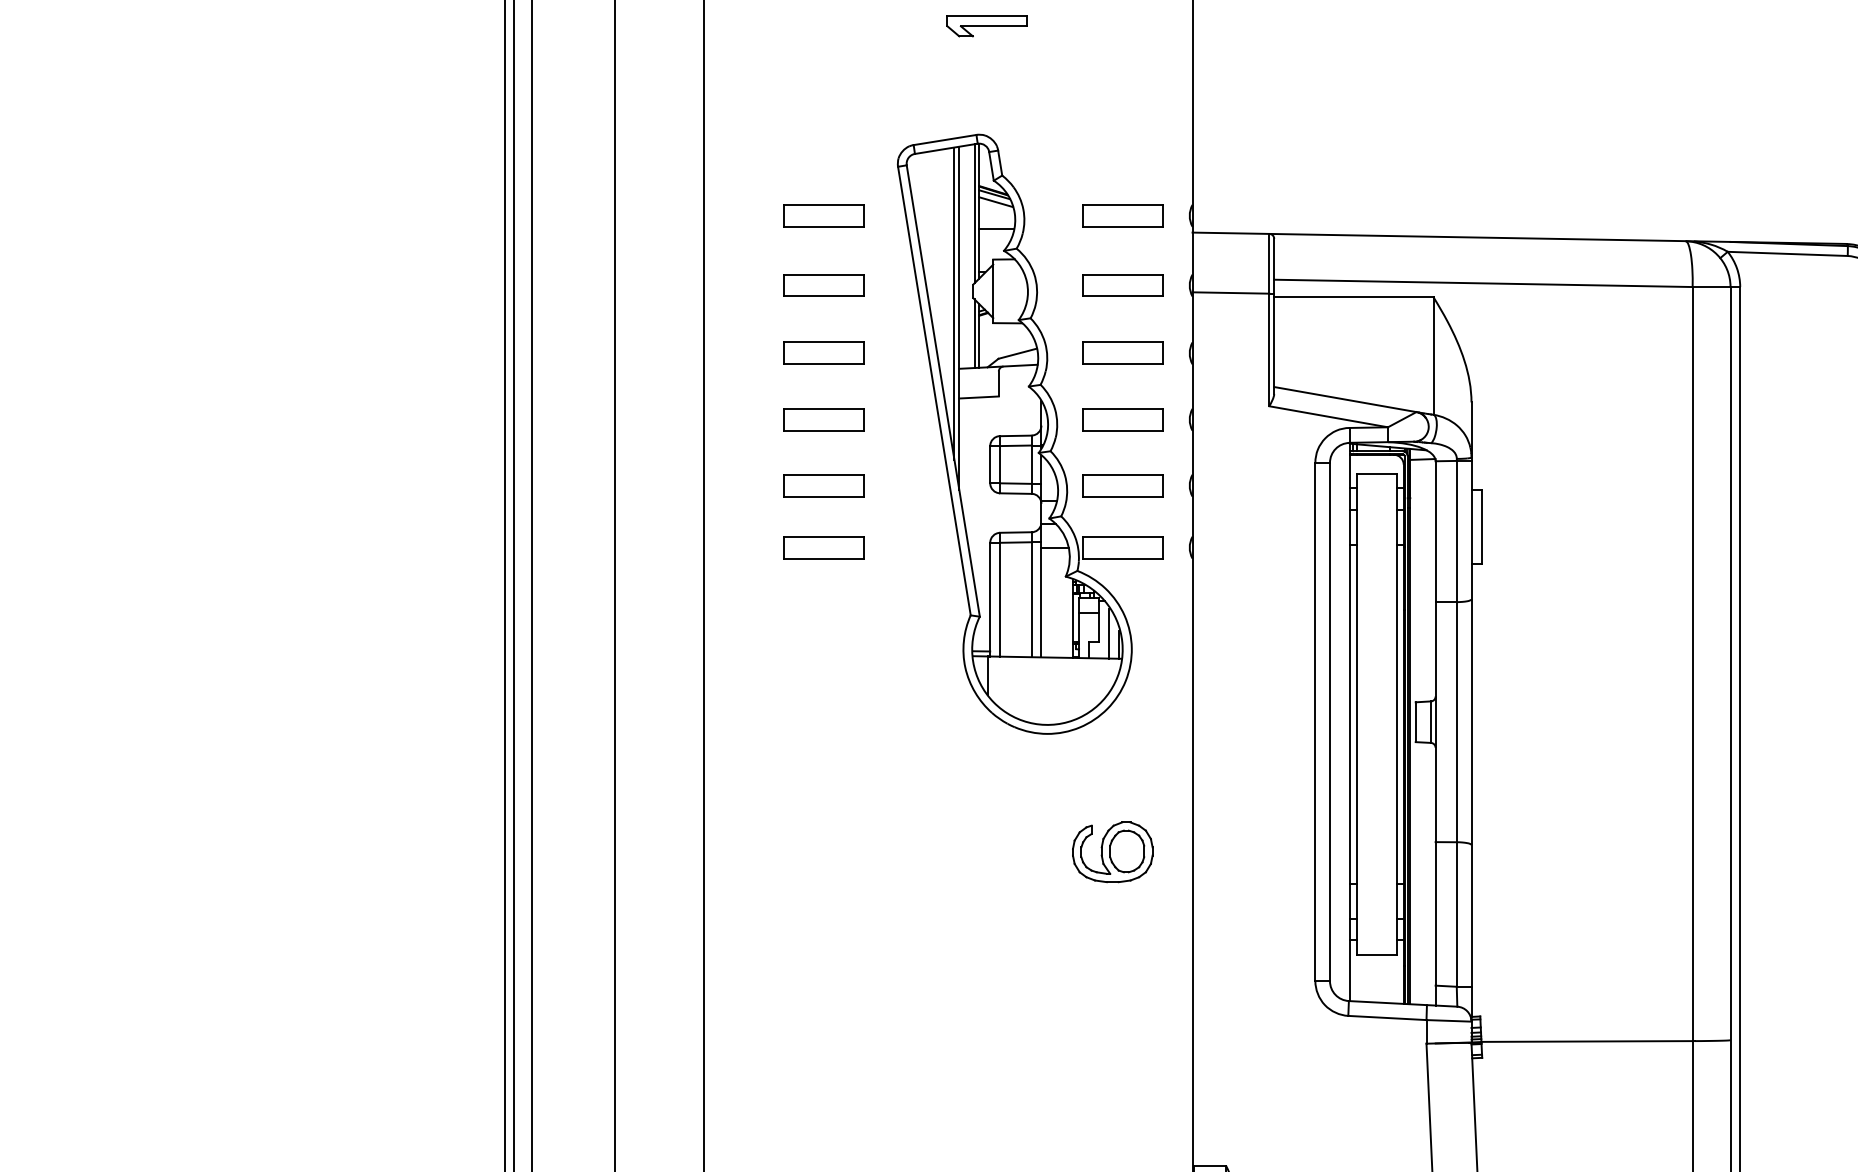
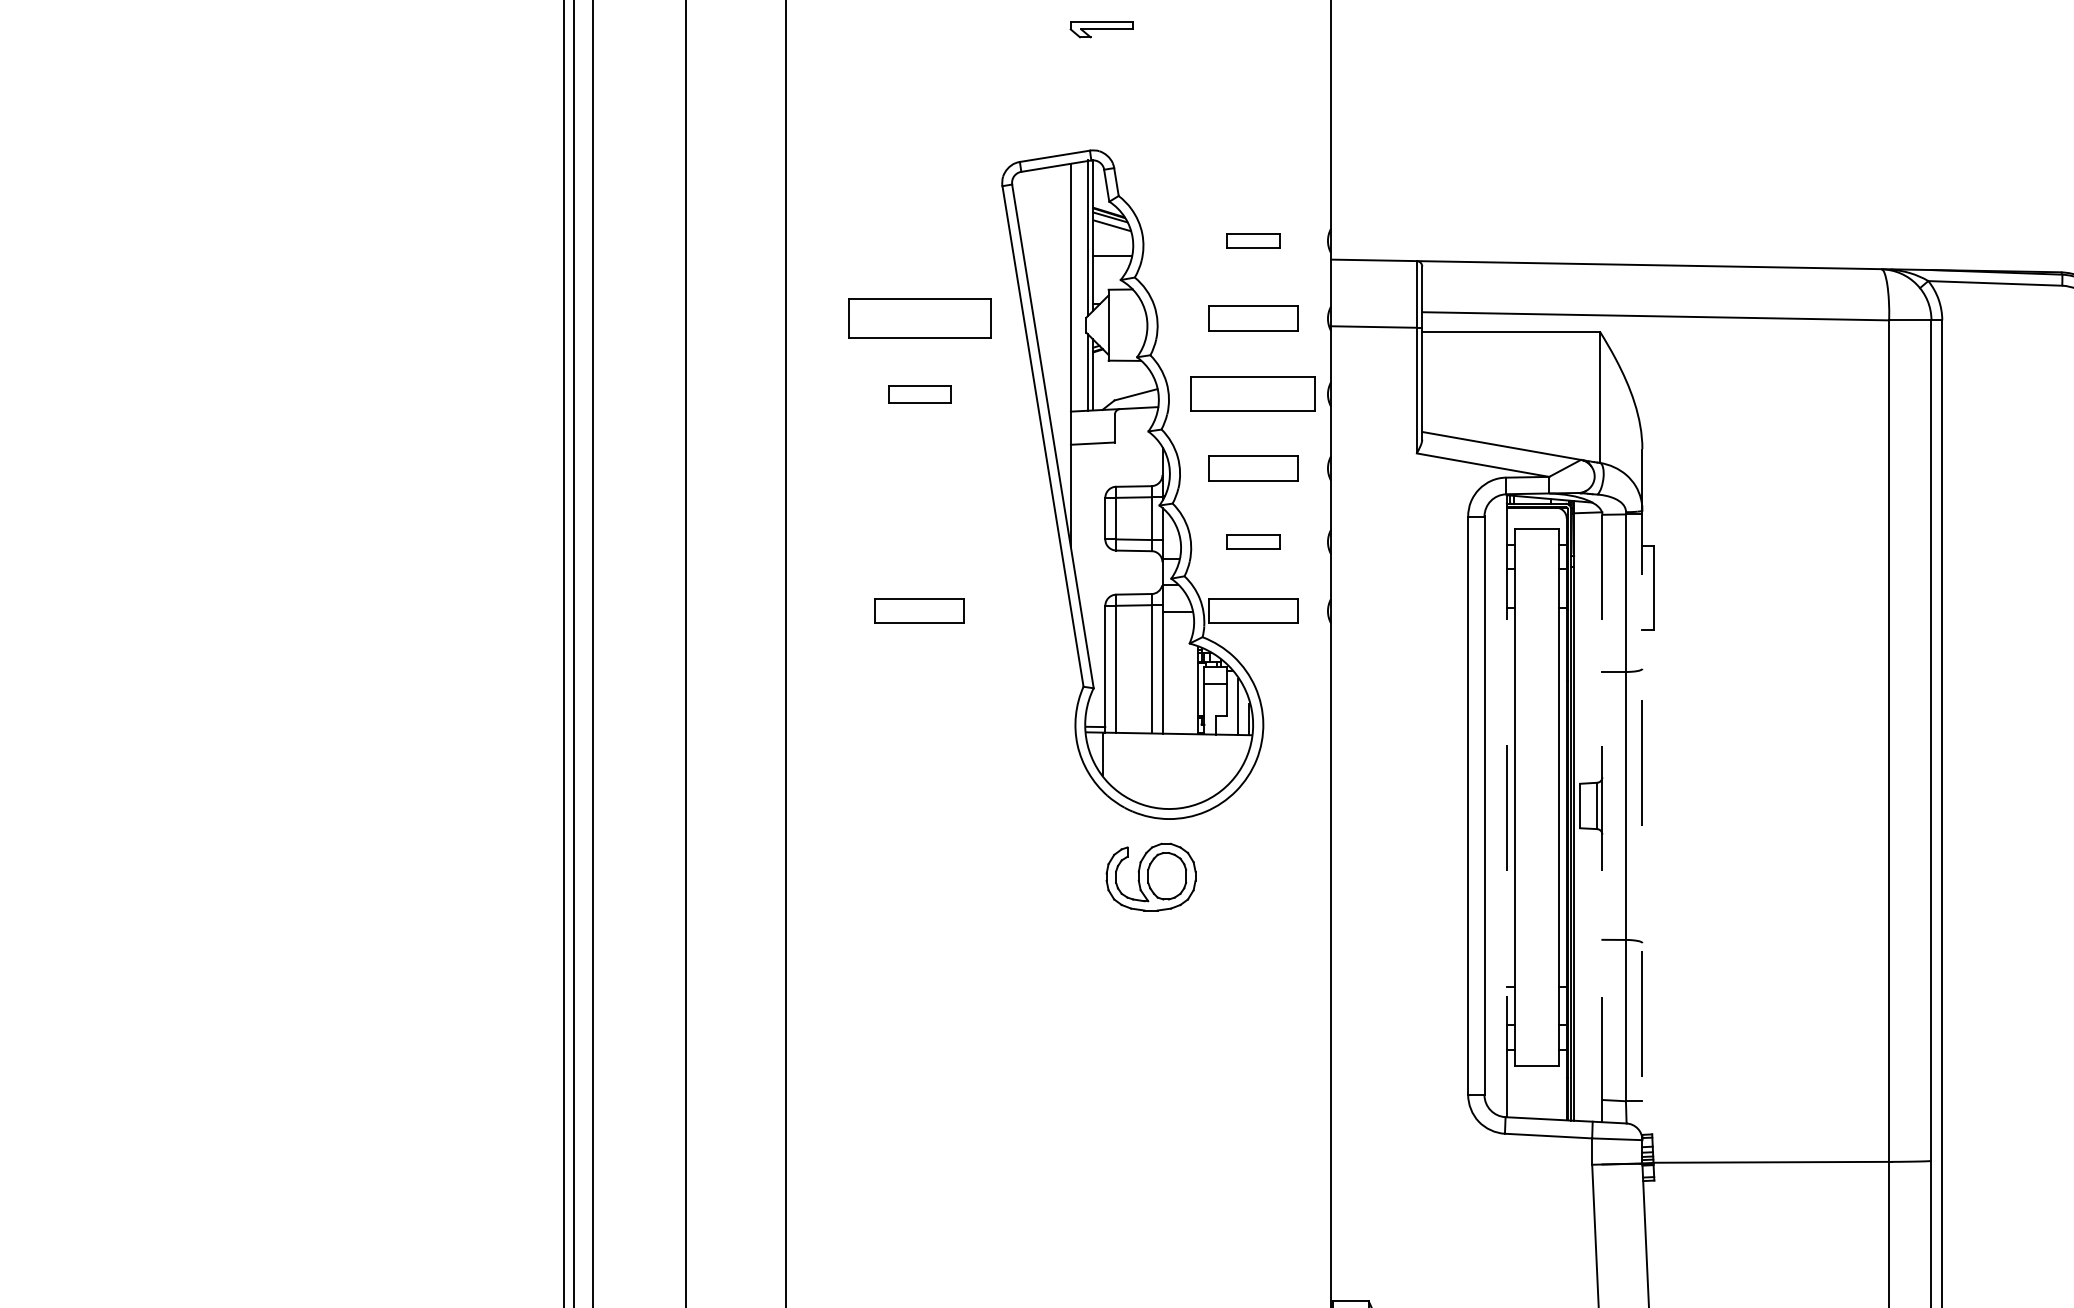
part: (986, 26) -> (1101, 29), size x0.7
part: (823, 215) -> (919, 240), removed
part: (1123, 215) -> (1253, 240), size x0.6
part: (823, 285) -> (919, 318), size x1.6
line: (954, 303) -> (1065, 338), removed
part: (823, 353) -> (919, 394), size x0.7
part: (1123, 353) -> (1253, 394), size x1.4
part: (823, 419) -> (919, 468), removed
part: (823, 485) -> (919, 541), removed
part: (1123, 485) -> (1253, 541), size x0.6
line: (1471, 710) -> (1642, 792), solid -> dashed
line: (1349, 722) -> (1506, 806), solid -> dashed
line: (1435, 733) -> (1602, 818), solid -> dashed
part: (1112, 851) -> (1150, 876), moved

